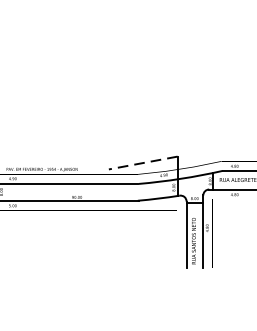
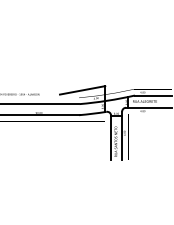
line: (143, 163) -> (82, 90), dashed -> solid

